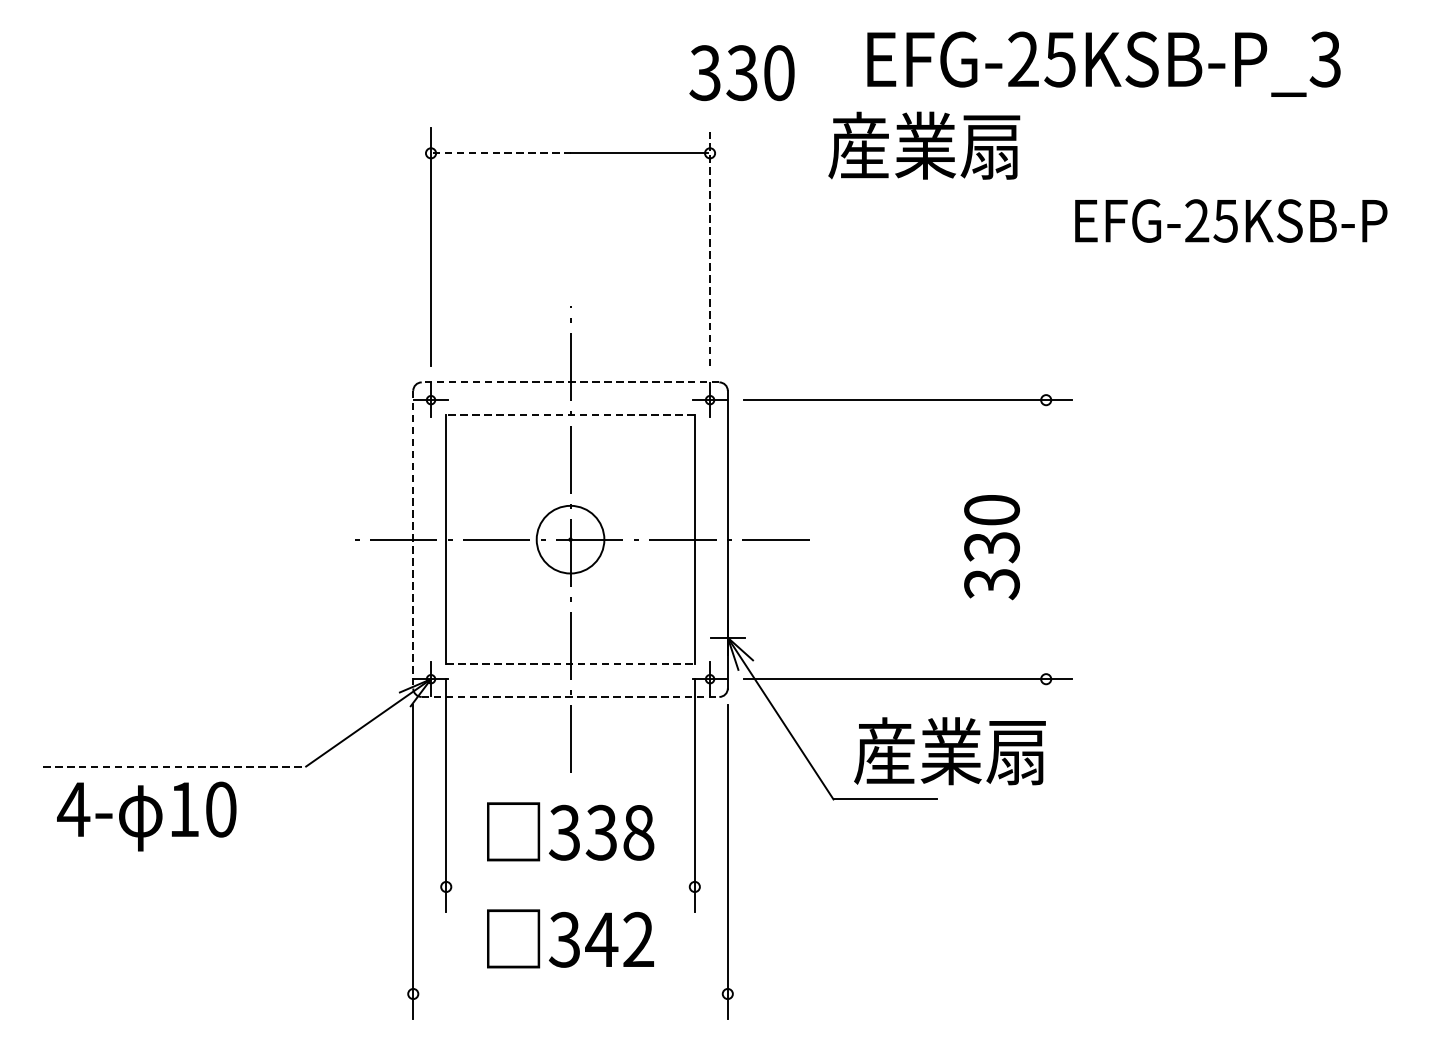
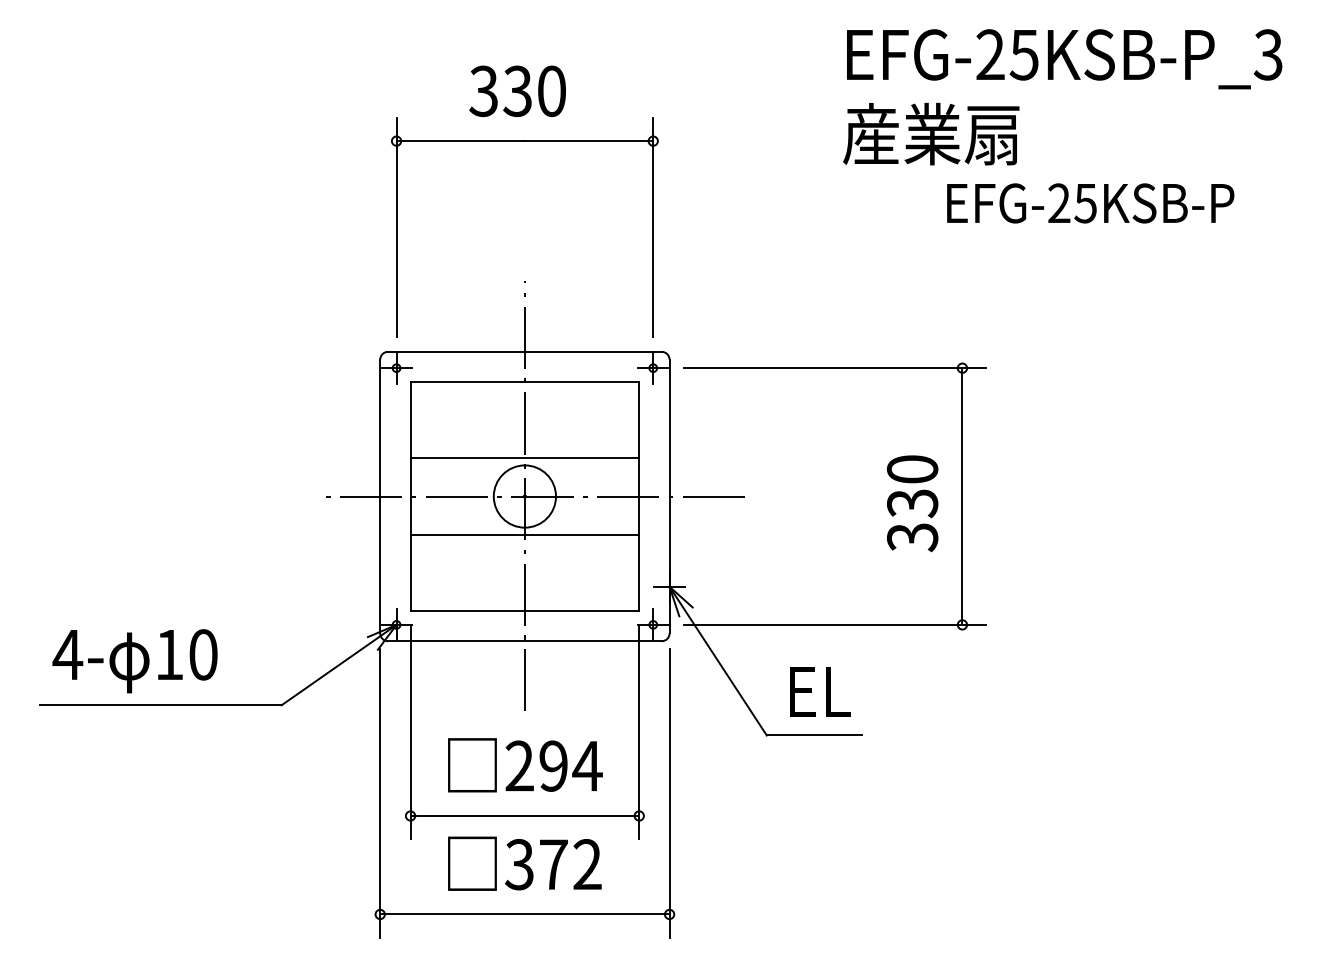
text: (1103, 64) -> (1064, 59), moved
text: (741, 73) -> (517, 91), moved
text: (924, 145) -> (931, 133), moved
line: (502, 153) -> (462, 141), dashed -> solid
text: (1231, 221) -> (1090, 203), moved
line: (710, 247) -> (653, 227), dashed -> solid
line: (570, 382) -> (524, 351), dashed -> solid
line: (570, 415) -> (524, 382), dashed -> solid
line: (570, 498) -> (524, 458), added
line: (413, 539) -> (380, 496), dashed -> solid
line: (1046, 539) -> (962, 496), added
line: (570, 580) -> (524, 534), added
line: (571, 663) -> (525, 610), dashed -> solid
line: (570, 697) -> (524, 641), dashed -> solid
text: (949, 750) -> (873, 690), 産業扇 -> EL
line: (175, 766) -> (161, 705), dashed -> solid
text: (146, 816) -> (134, 661), moved
text: (601, 832) -> (553, 765), 338 -> 294
line: (570, 887) -> (524, 816), added
text: (601, 939) -> (553, 864), 342 -> 372
line: (570, 994) -> (524, 914), added

